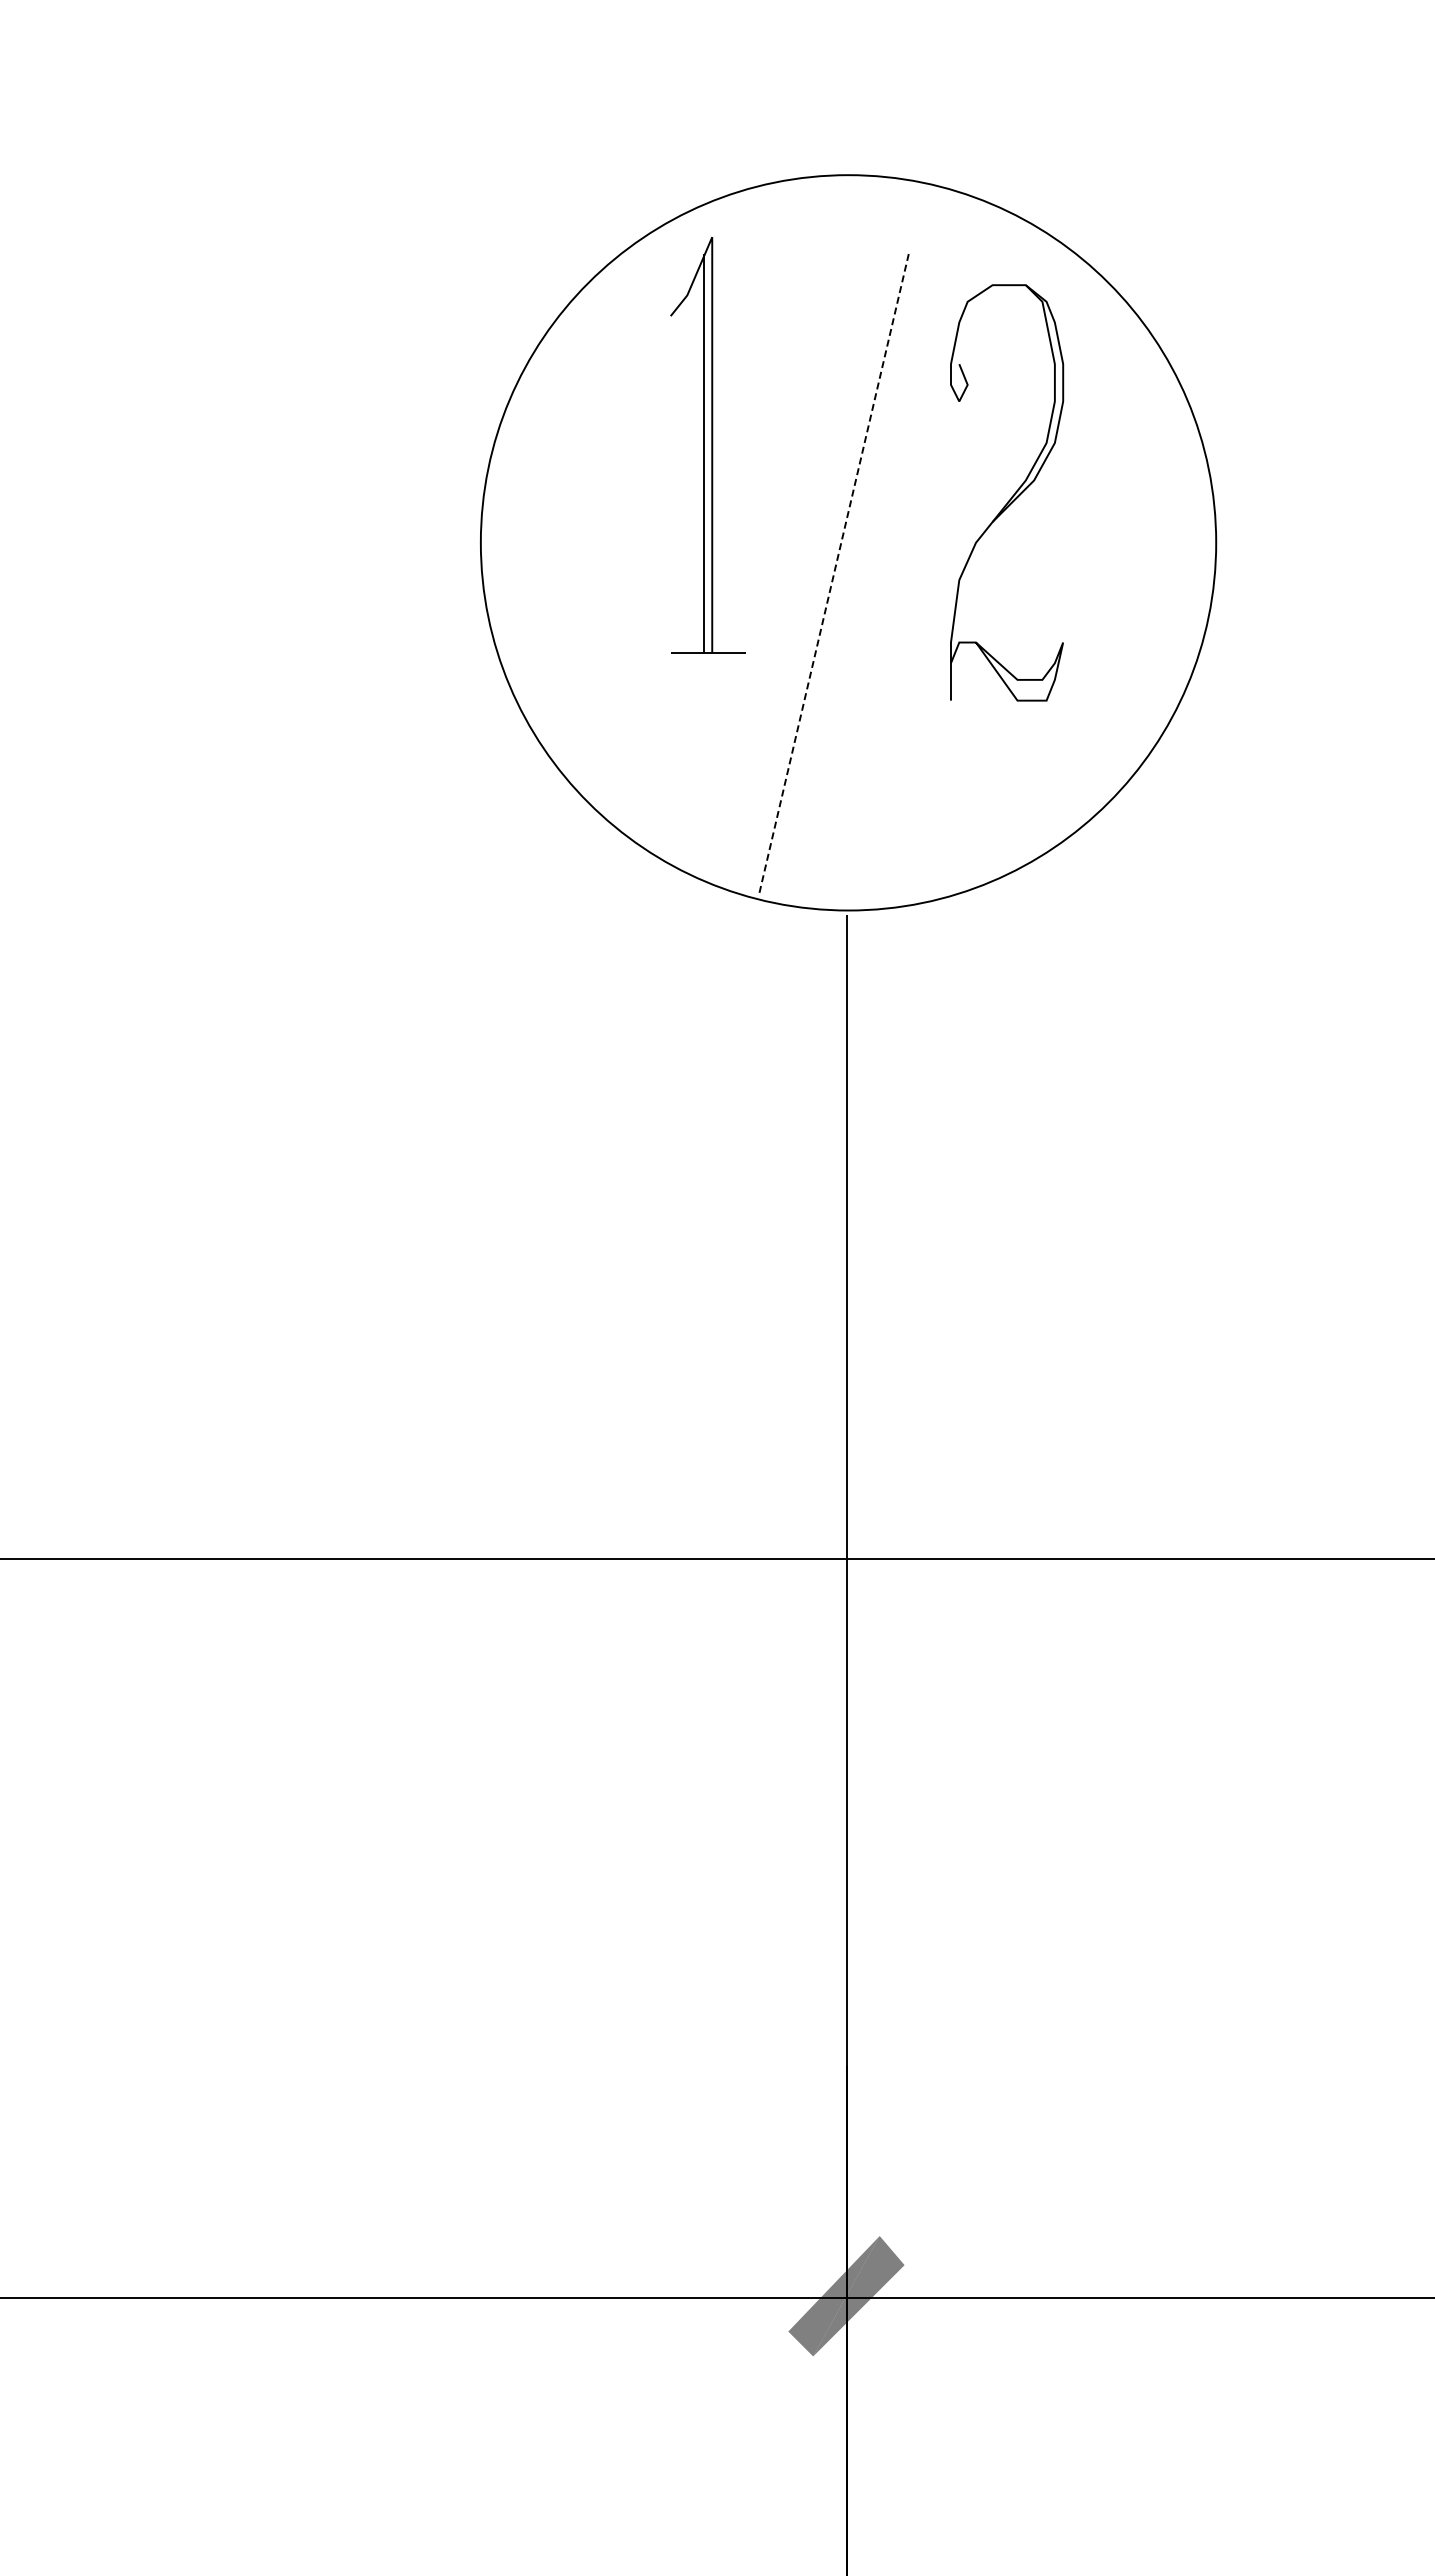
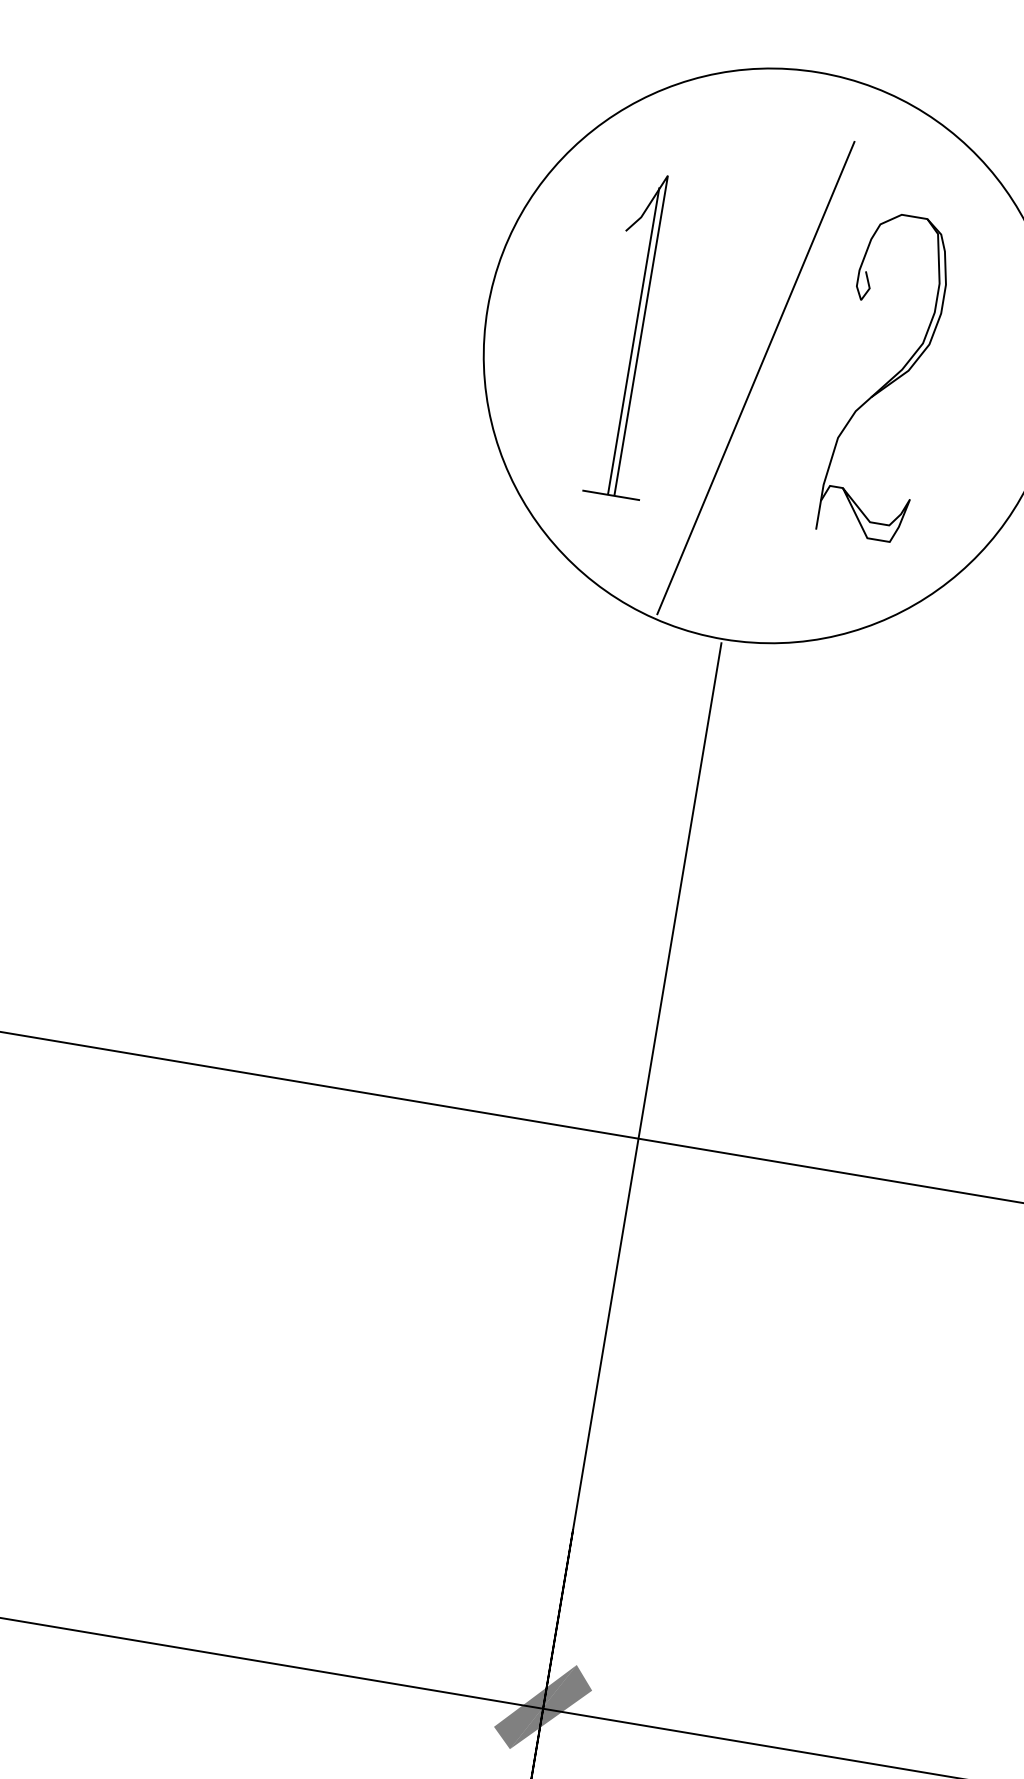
part: (707, 445) -> (637, 335), moved
part: (1007, 492) -> (886, 376), moved
line: (833, 574) -> (755, 378), dashed -> solid

